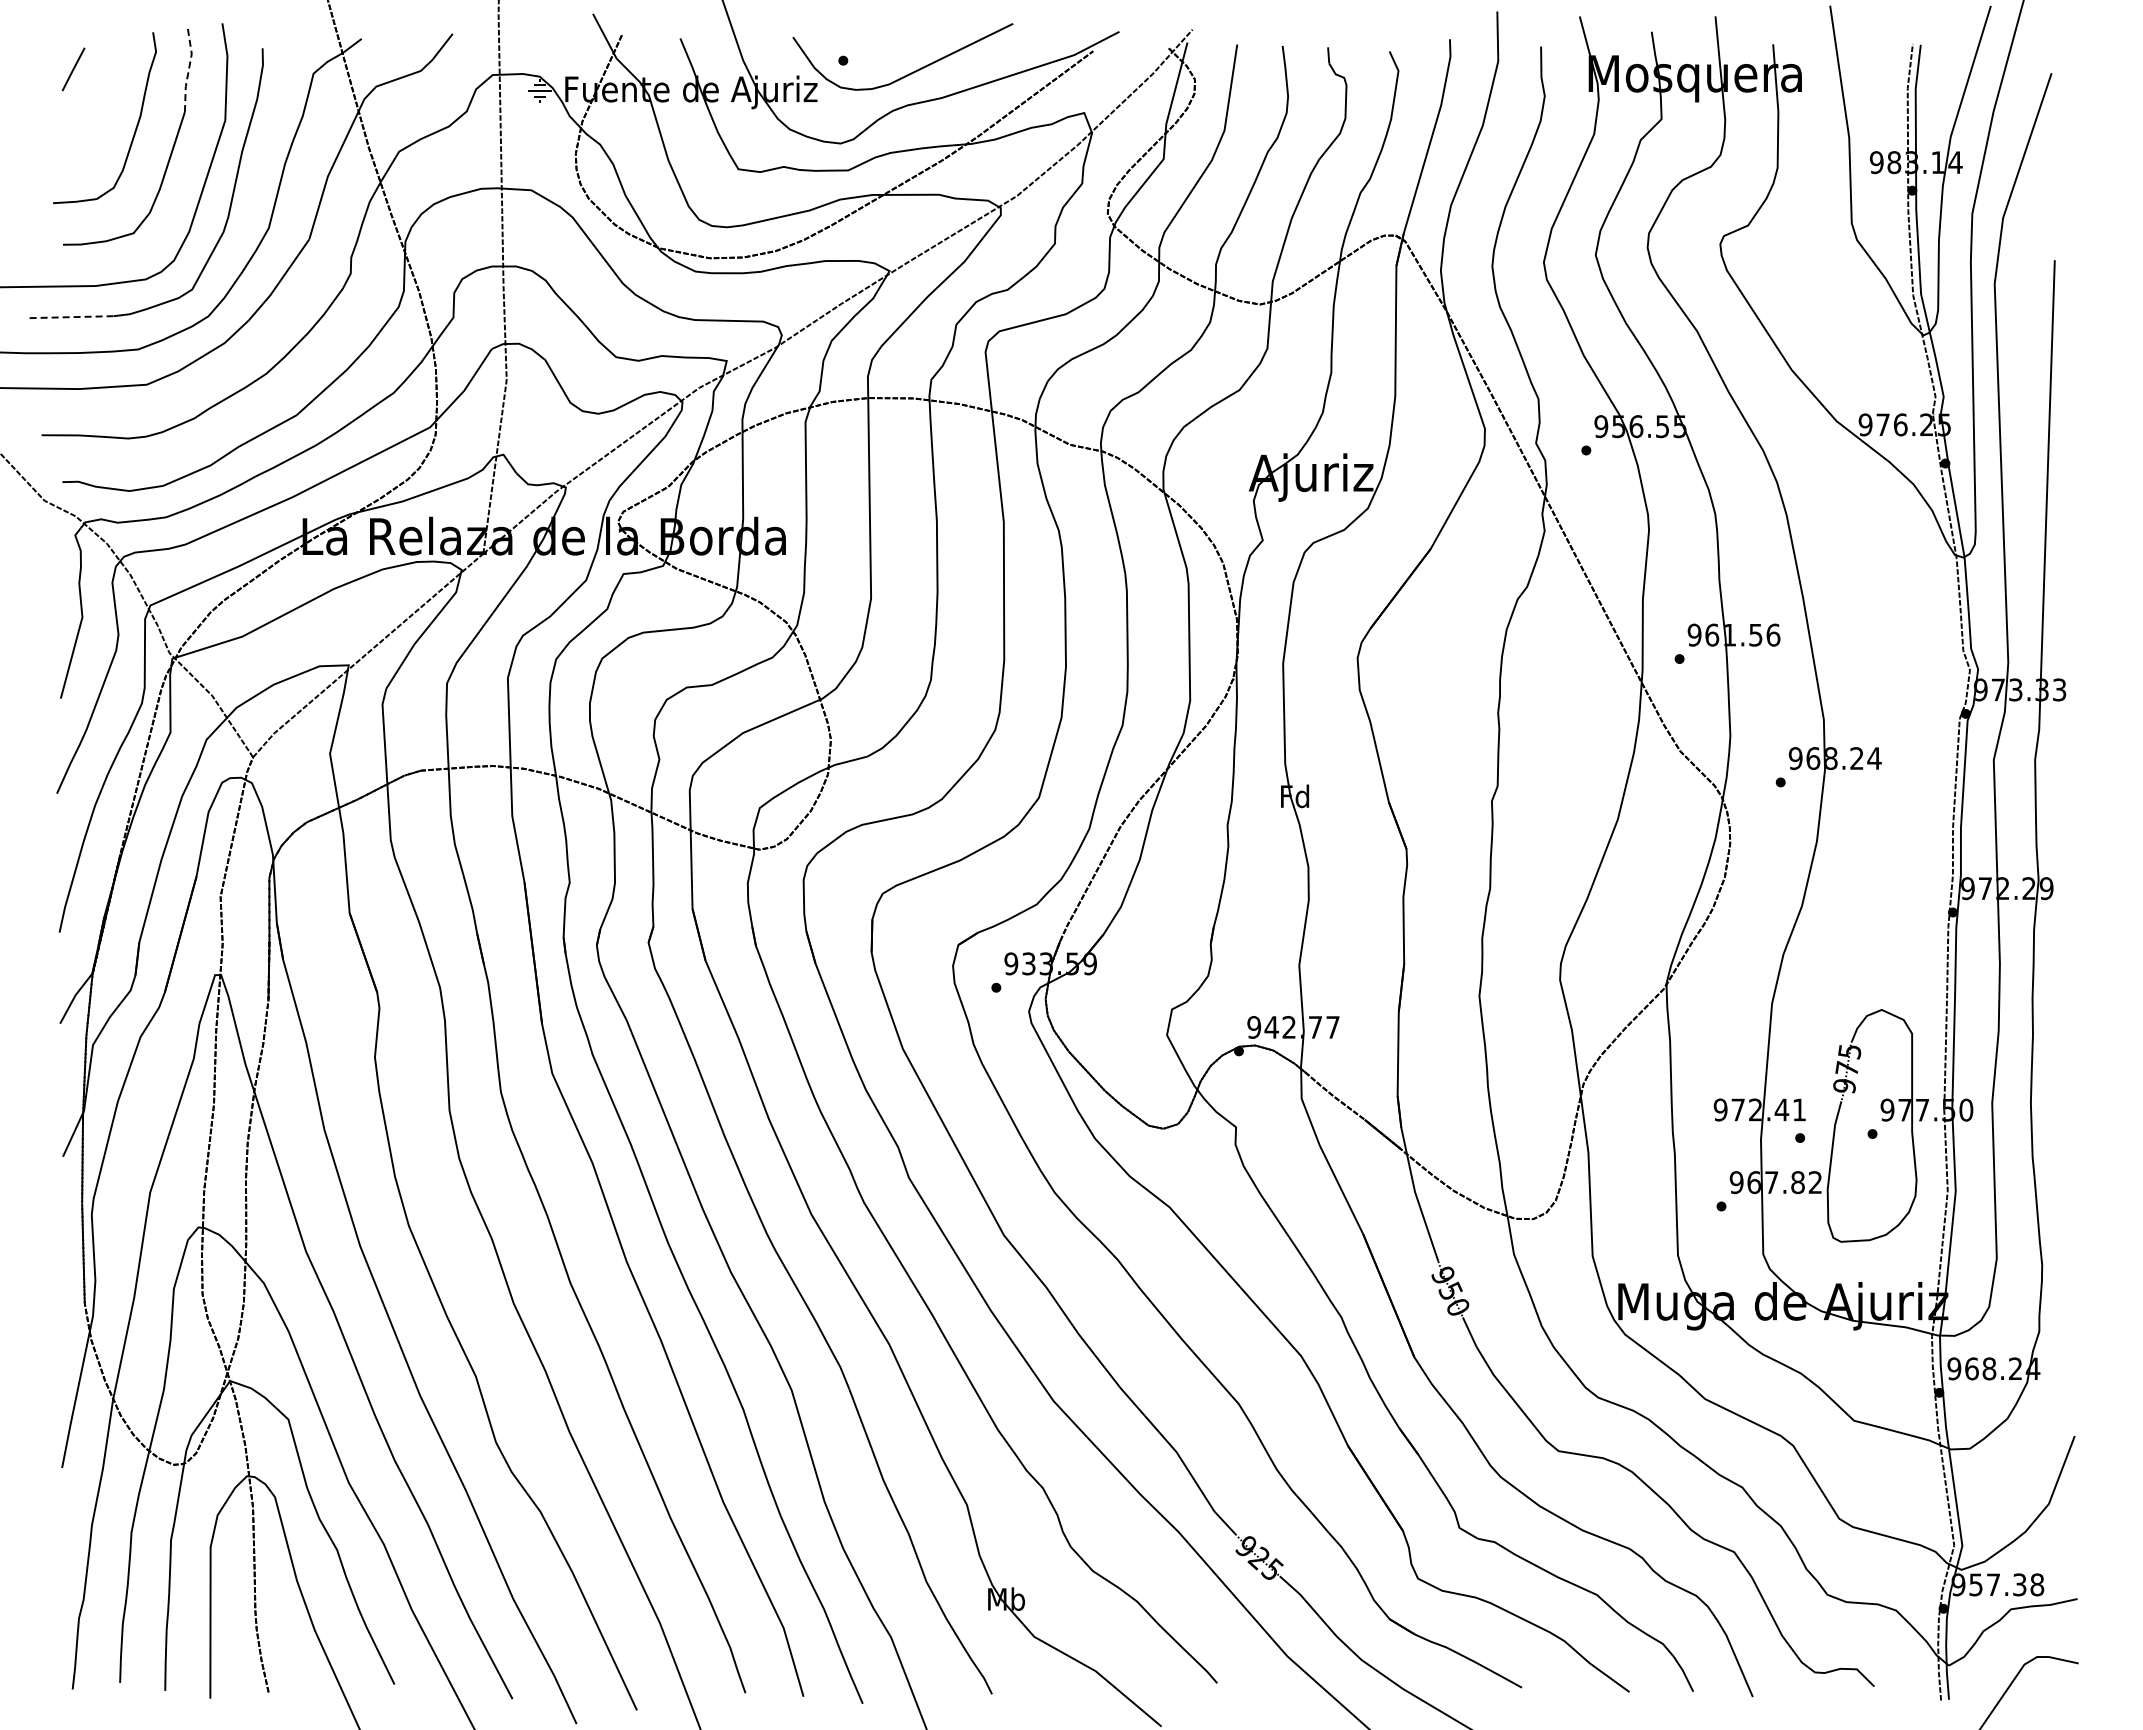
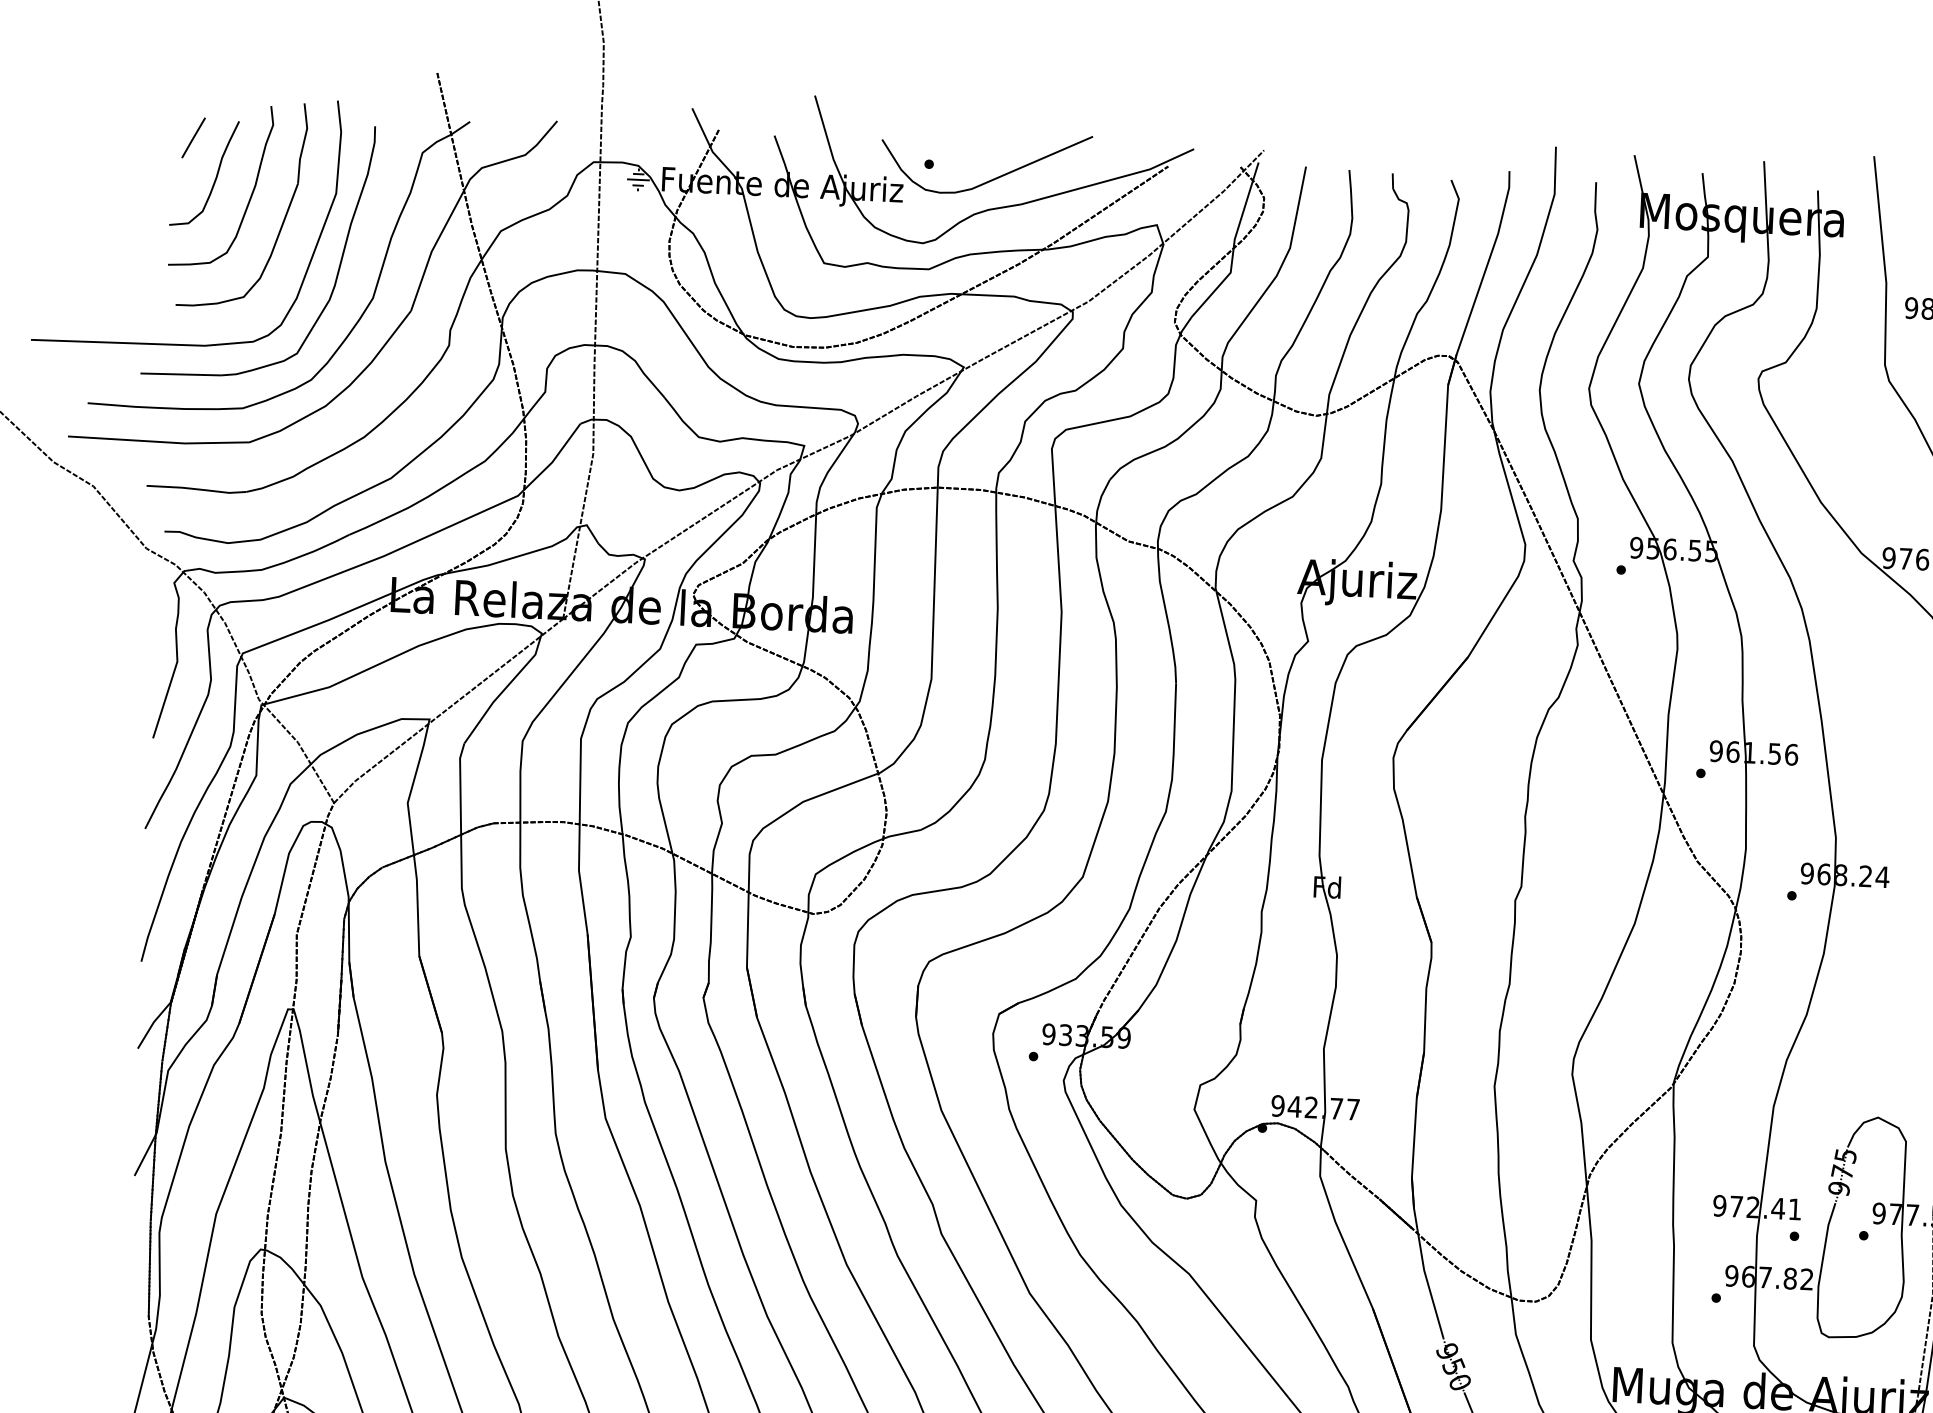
line: (188, 69) -> (303, 143), dashed -> solid
curve: (98, 108) -> (215, 176), added
line: (72, 317) -> (181, 374), dashed -> solid

